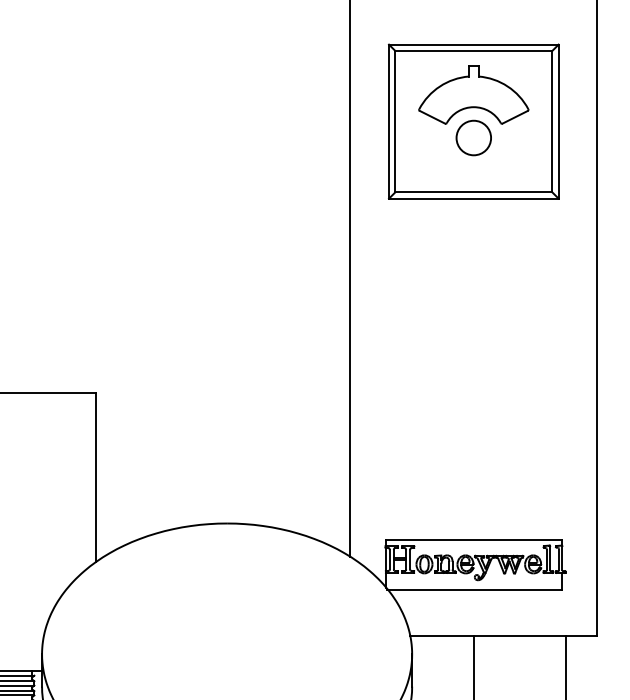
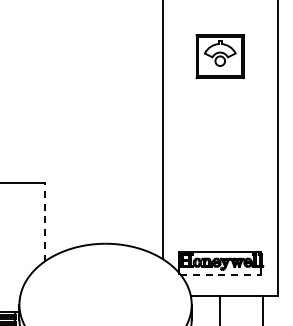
part: (471, 121) -> (219, 56), size x0.6
line: (95, 475) -> (44, 221), solid -> dashed
line: (473, 589) -> (220, 274), solid -> dashed

